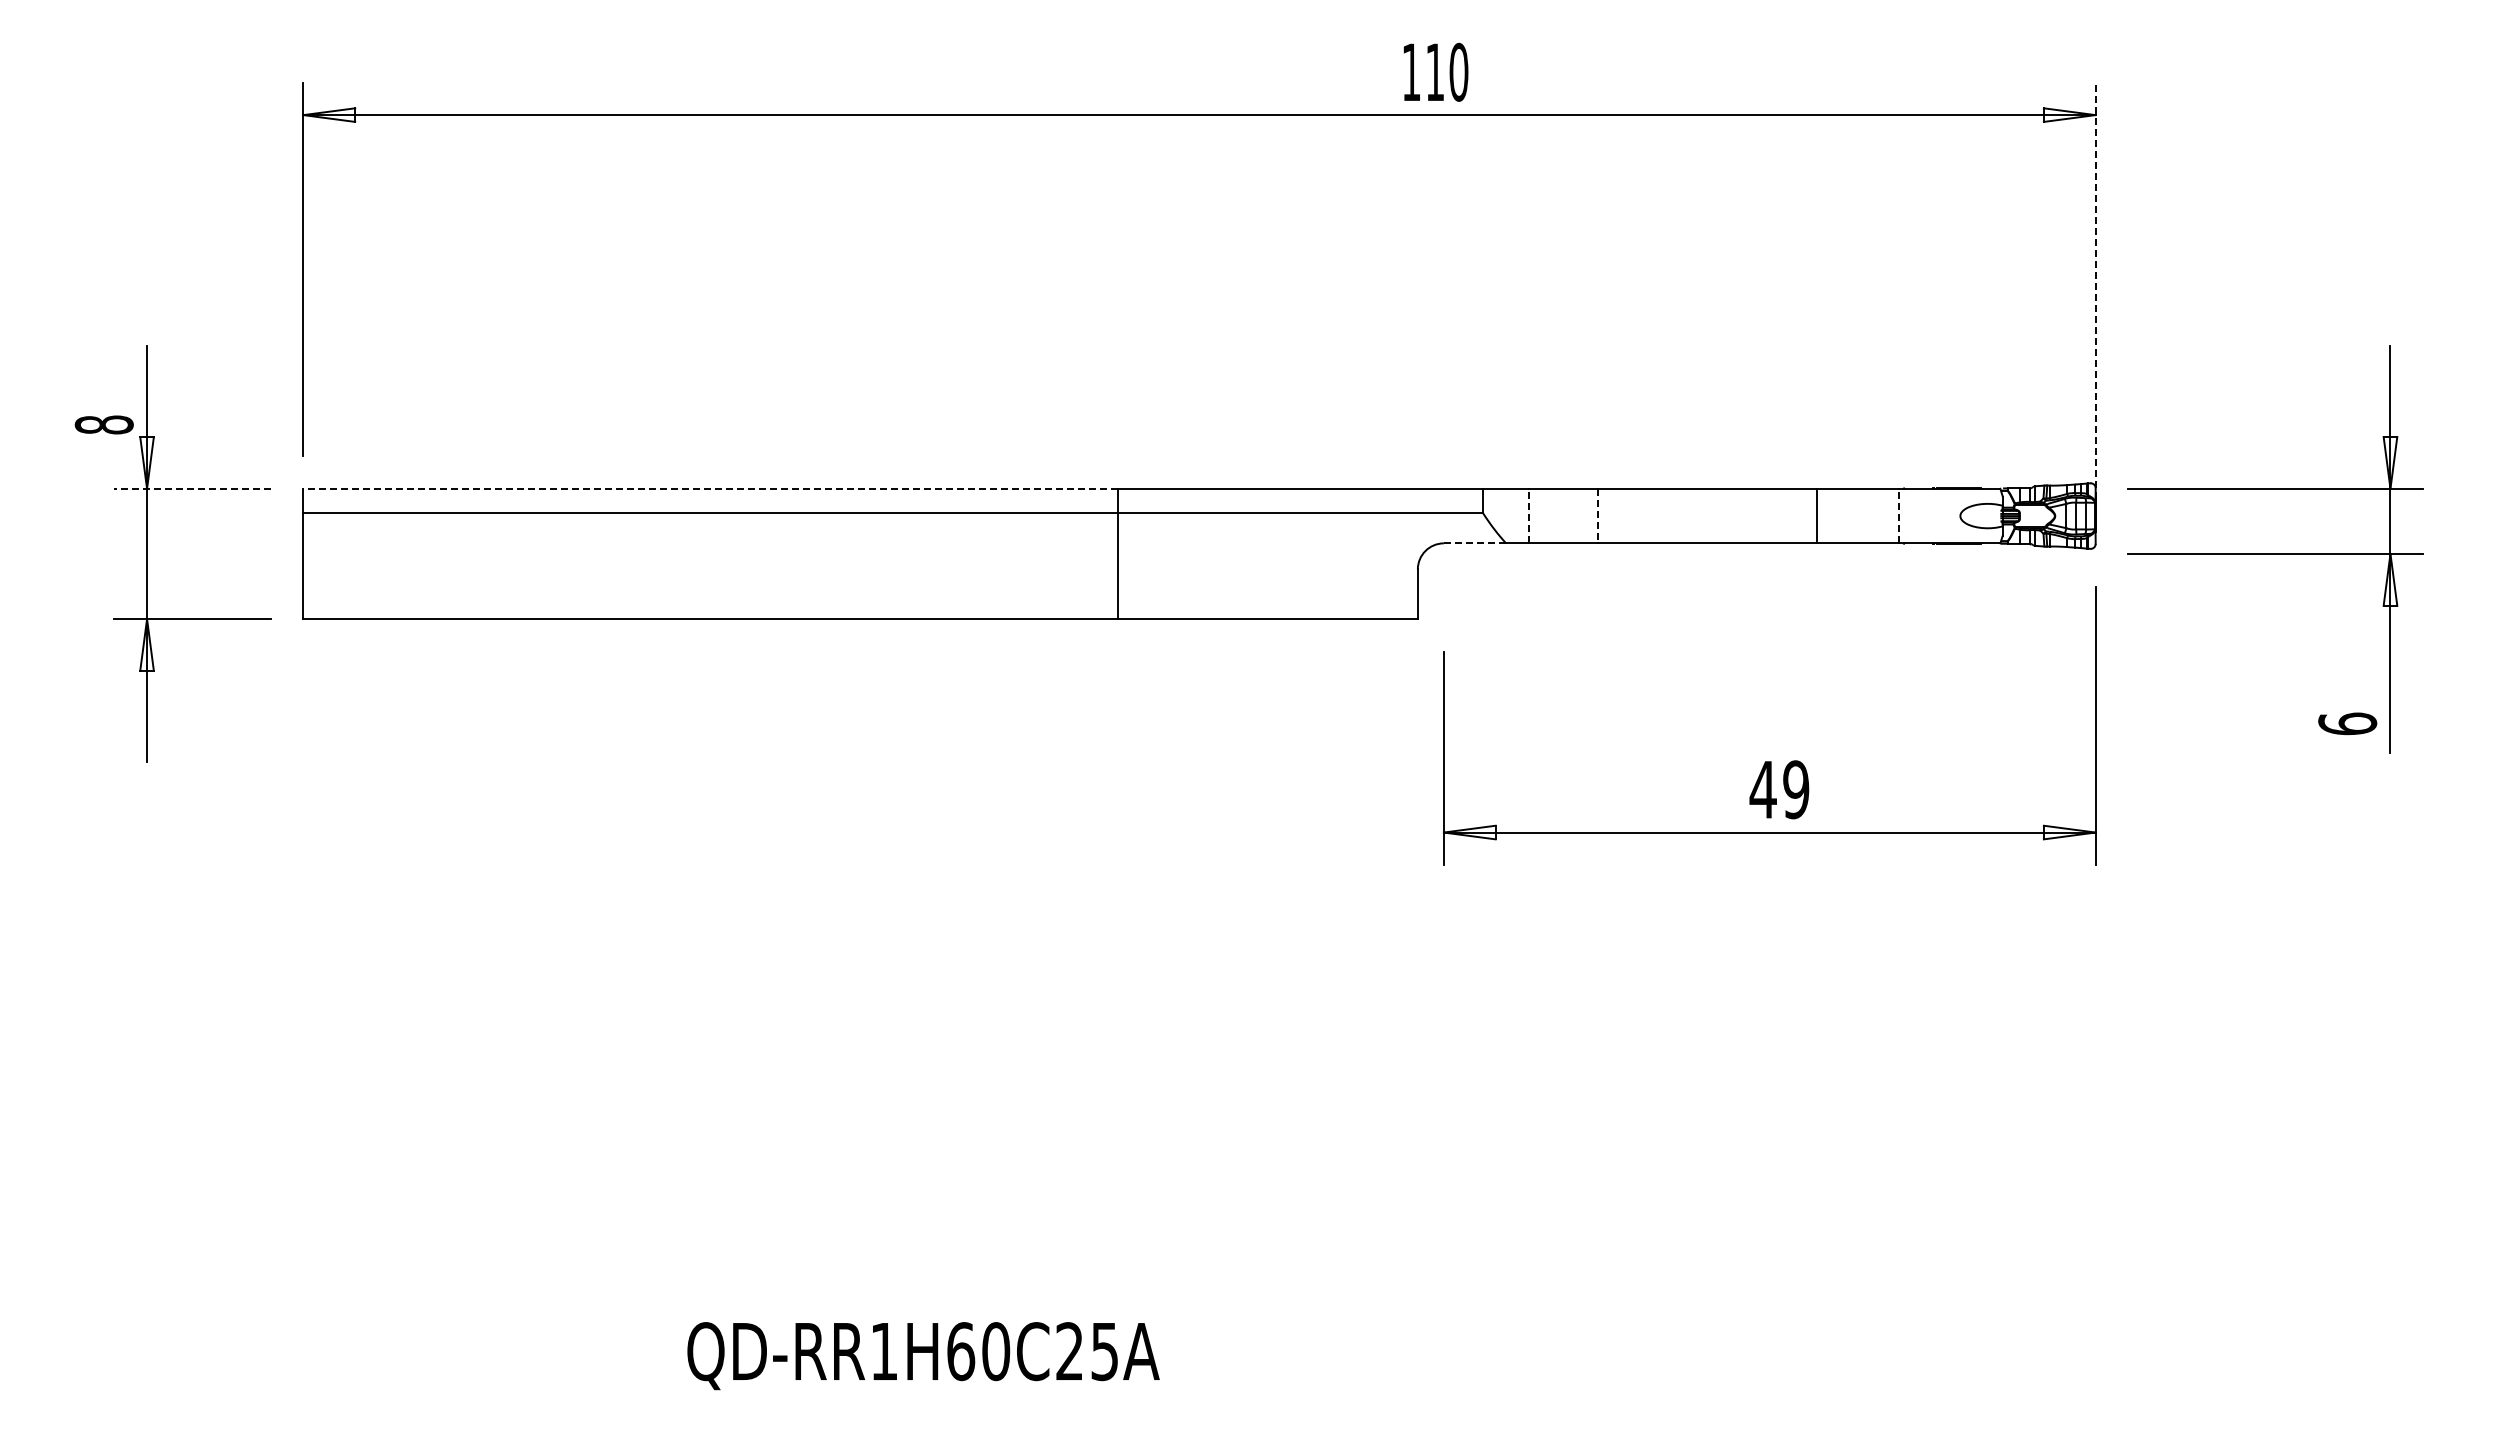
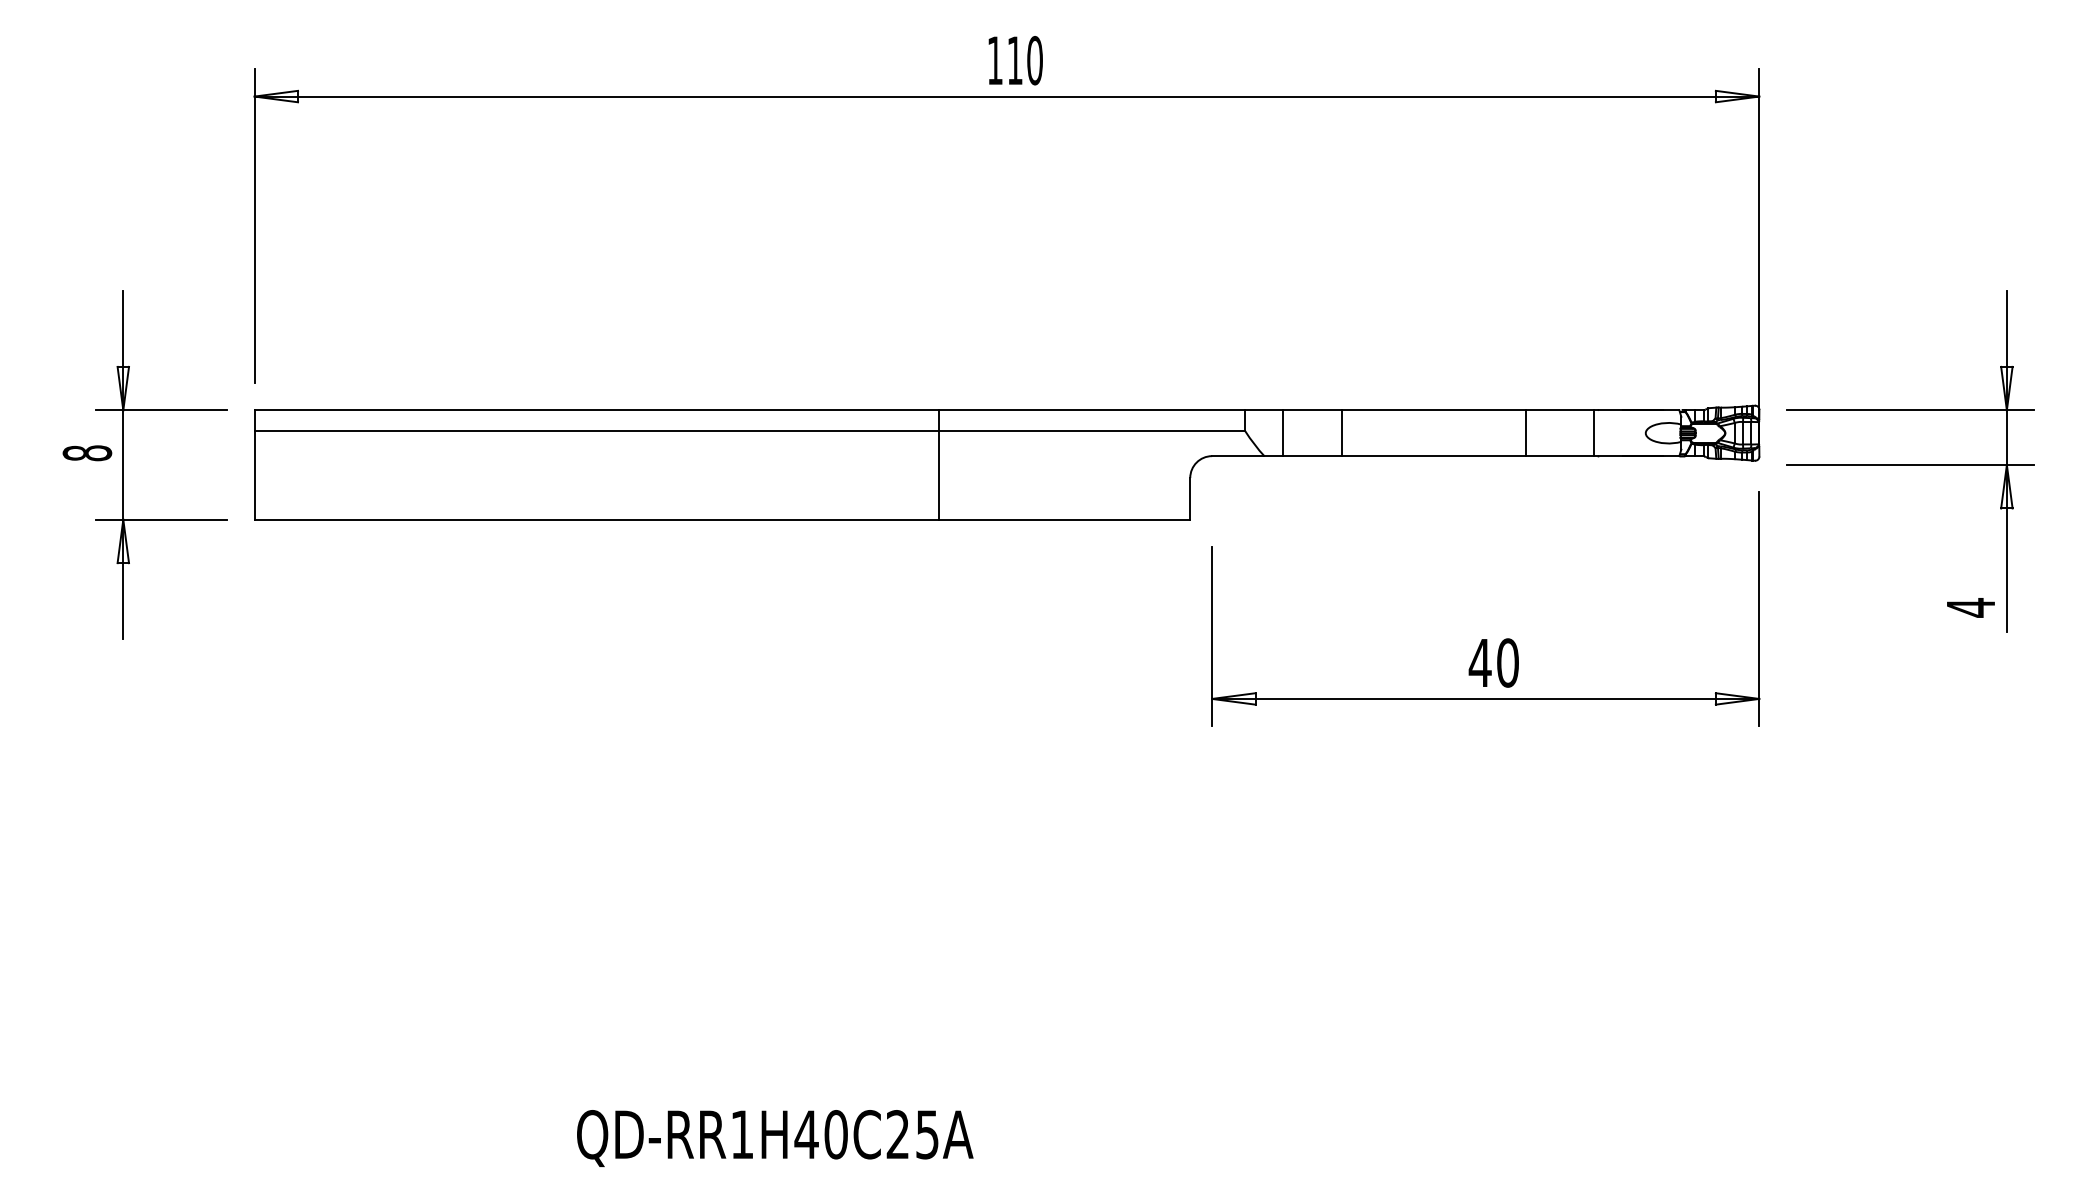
text: (1436, 71) -> (1016, 59), moved
line: (2095, 301) -> (1759, 253), dashed -> solid
text: (103, 424) -> (86, 452), moved
line: (192, 488) -> (161, 410), dashed -> solid
line: (710, 488) -> (596, 410), dashed -> solid
line: (1528, 515) -> (1283, 432), dashed -> solid
line: (1898, 515) -> (1593, 432), dashed -> solid
line: (1598, 516) -> (1341, 433), dashed -> solid
line: (1475, 543) -> (1238, 456), dashed -> solid
text: (2347, 724) -> (1970, 608), 6 -> 4
text: (1796, 789) -> (1508, 662), 49 -> 40
text: (960, 1351) -> (806, 1134), QD-RR1H60C25A -> QD-RR1H40C25A

